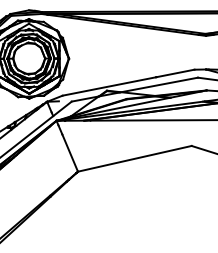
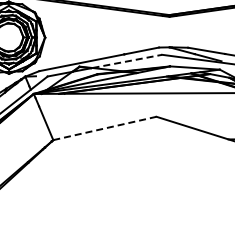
line: (159, 85) -> (127, 61), solid -> dashed
line: (134, 158) -> (104, 128), solid -> dashed

